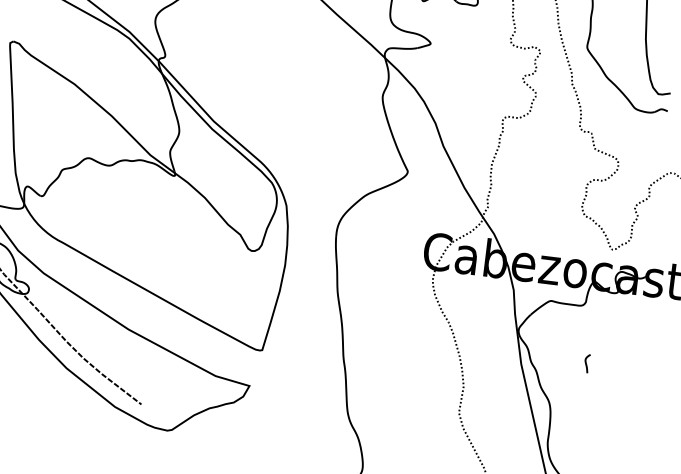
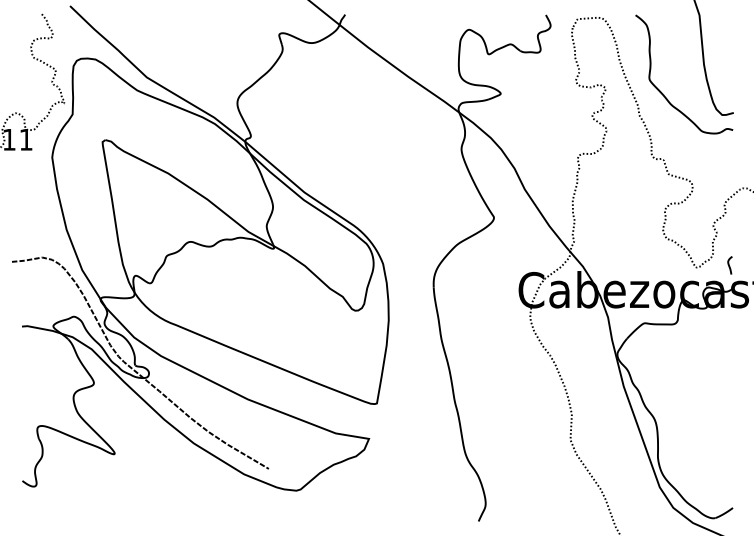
curve: (586, 363) -> (729, 265), moved

